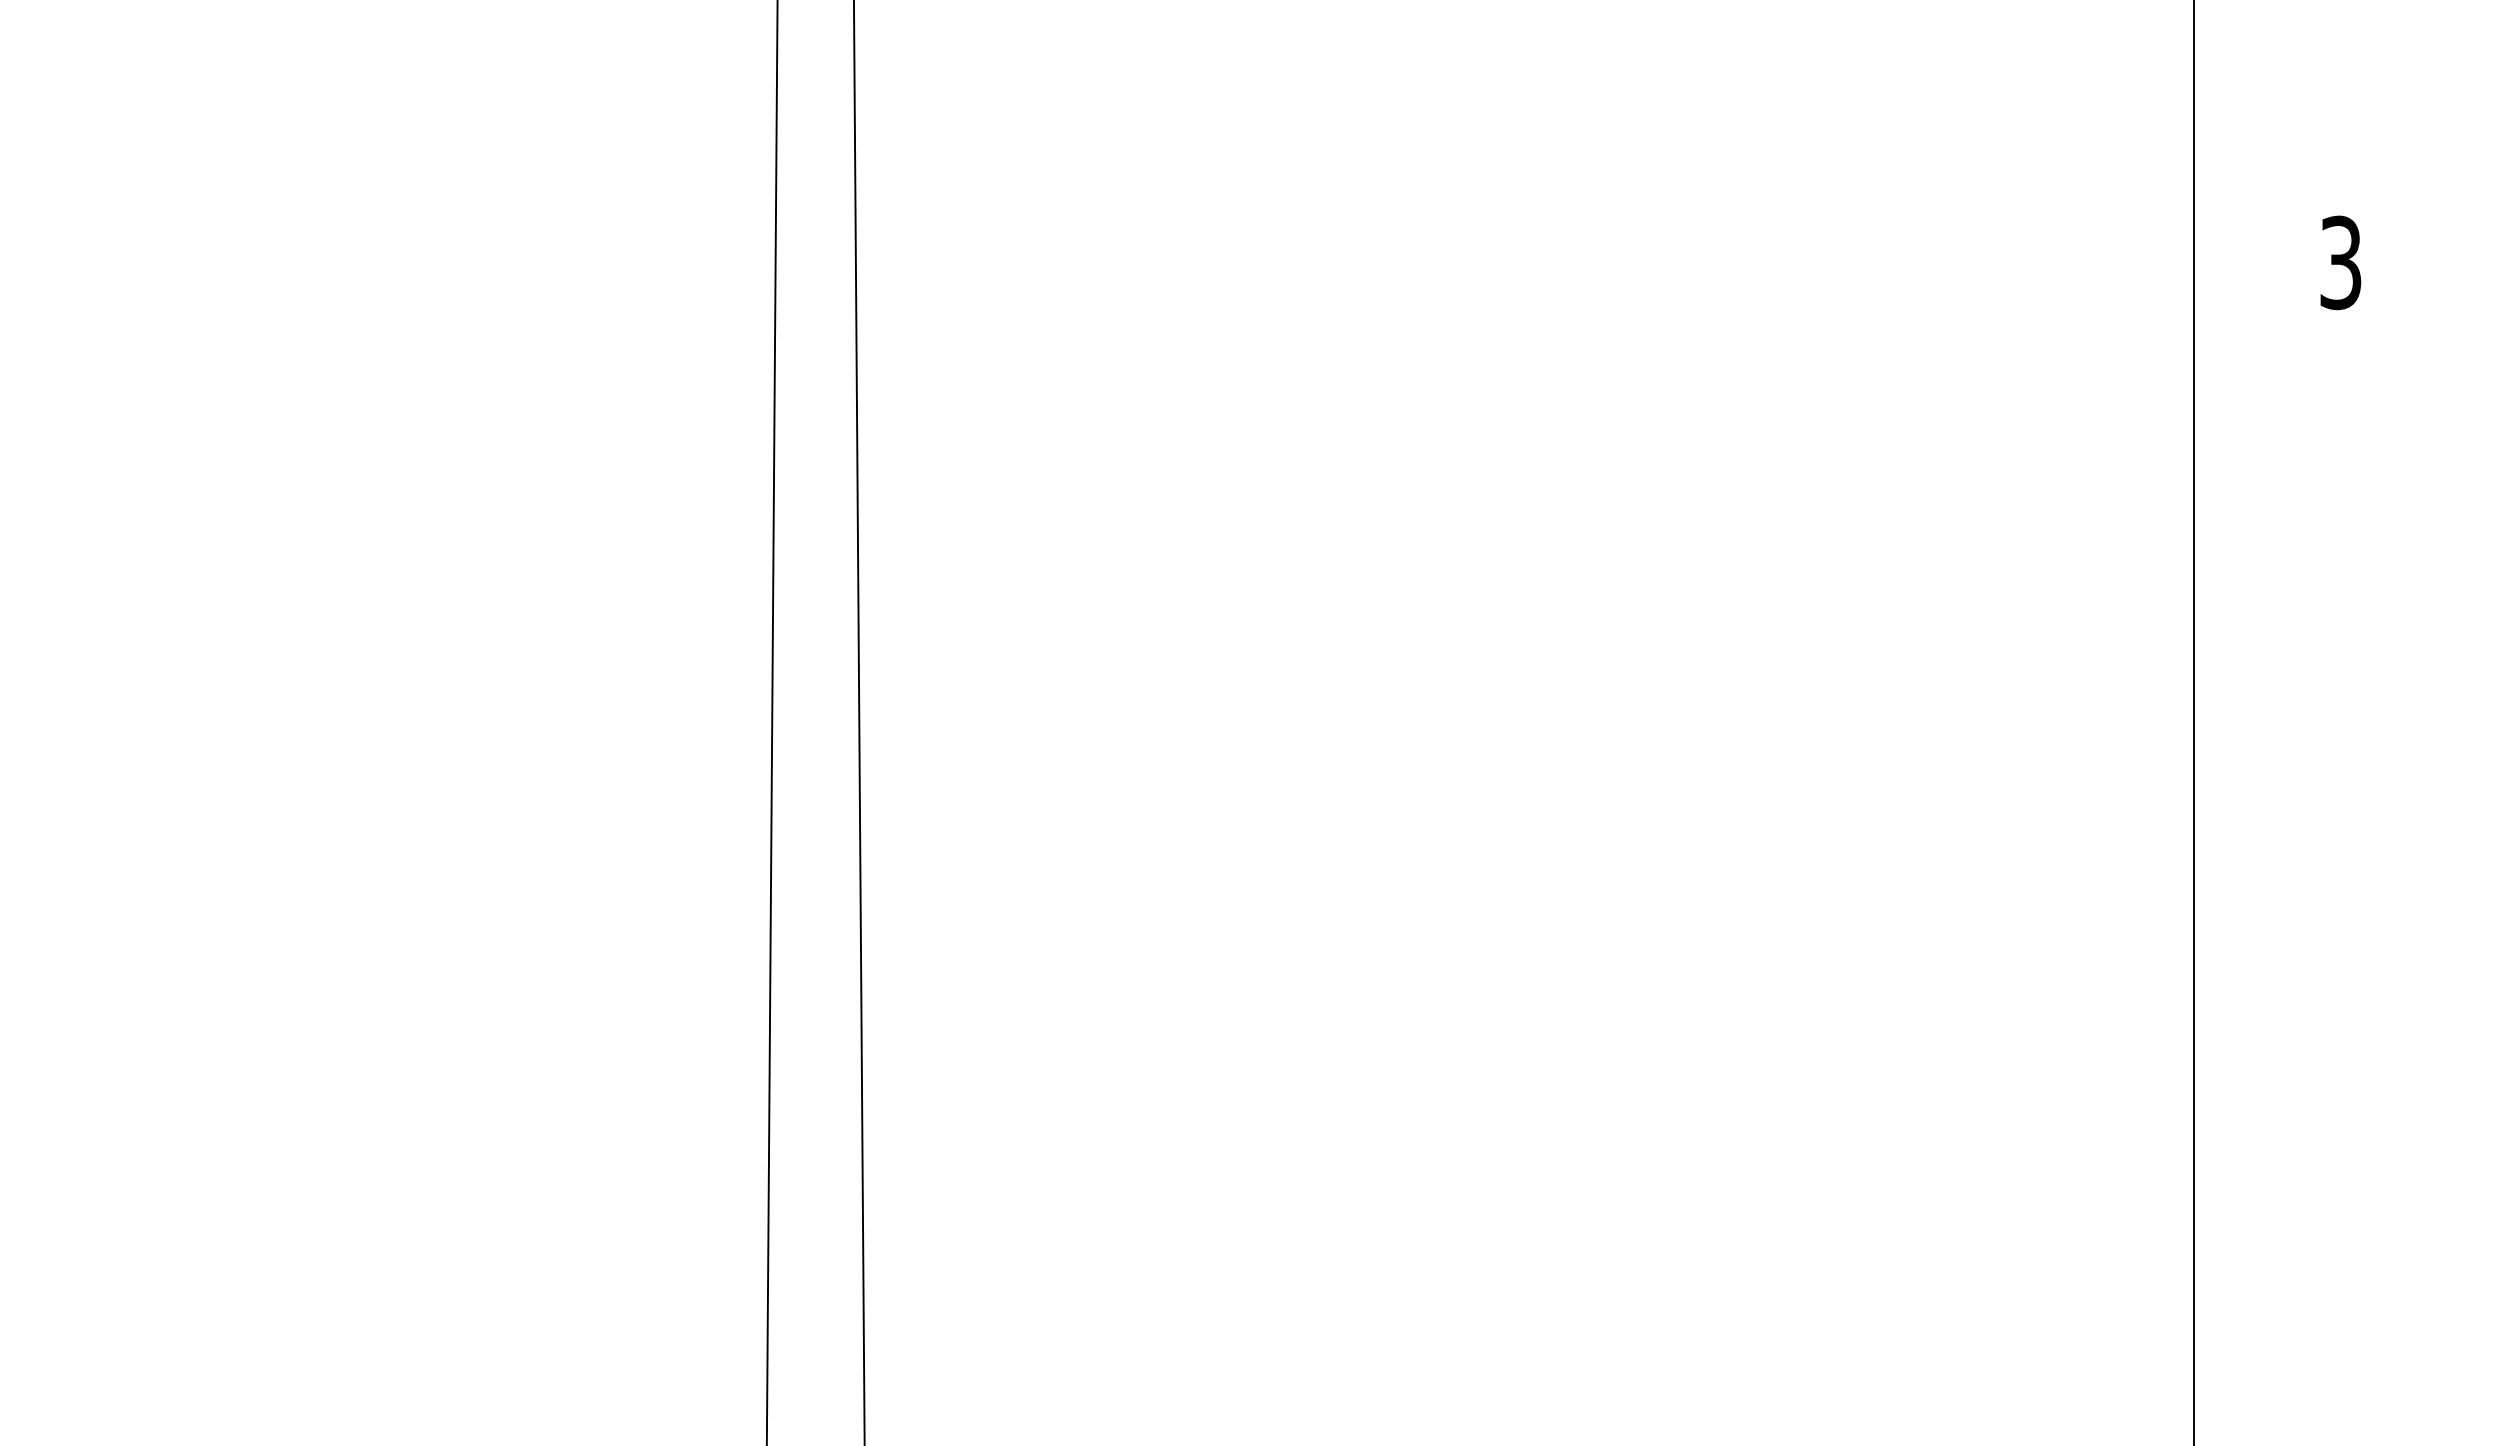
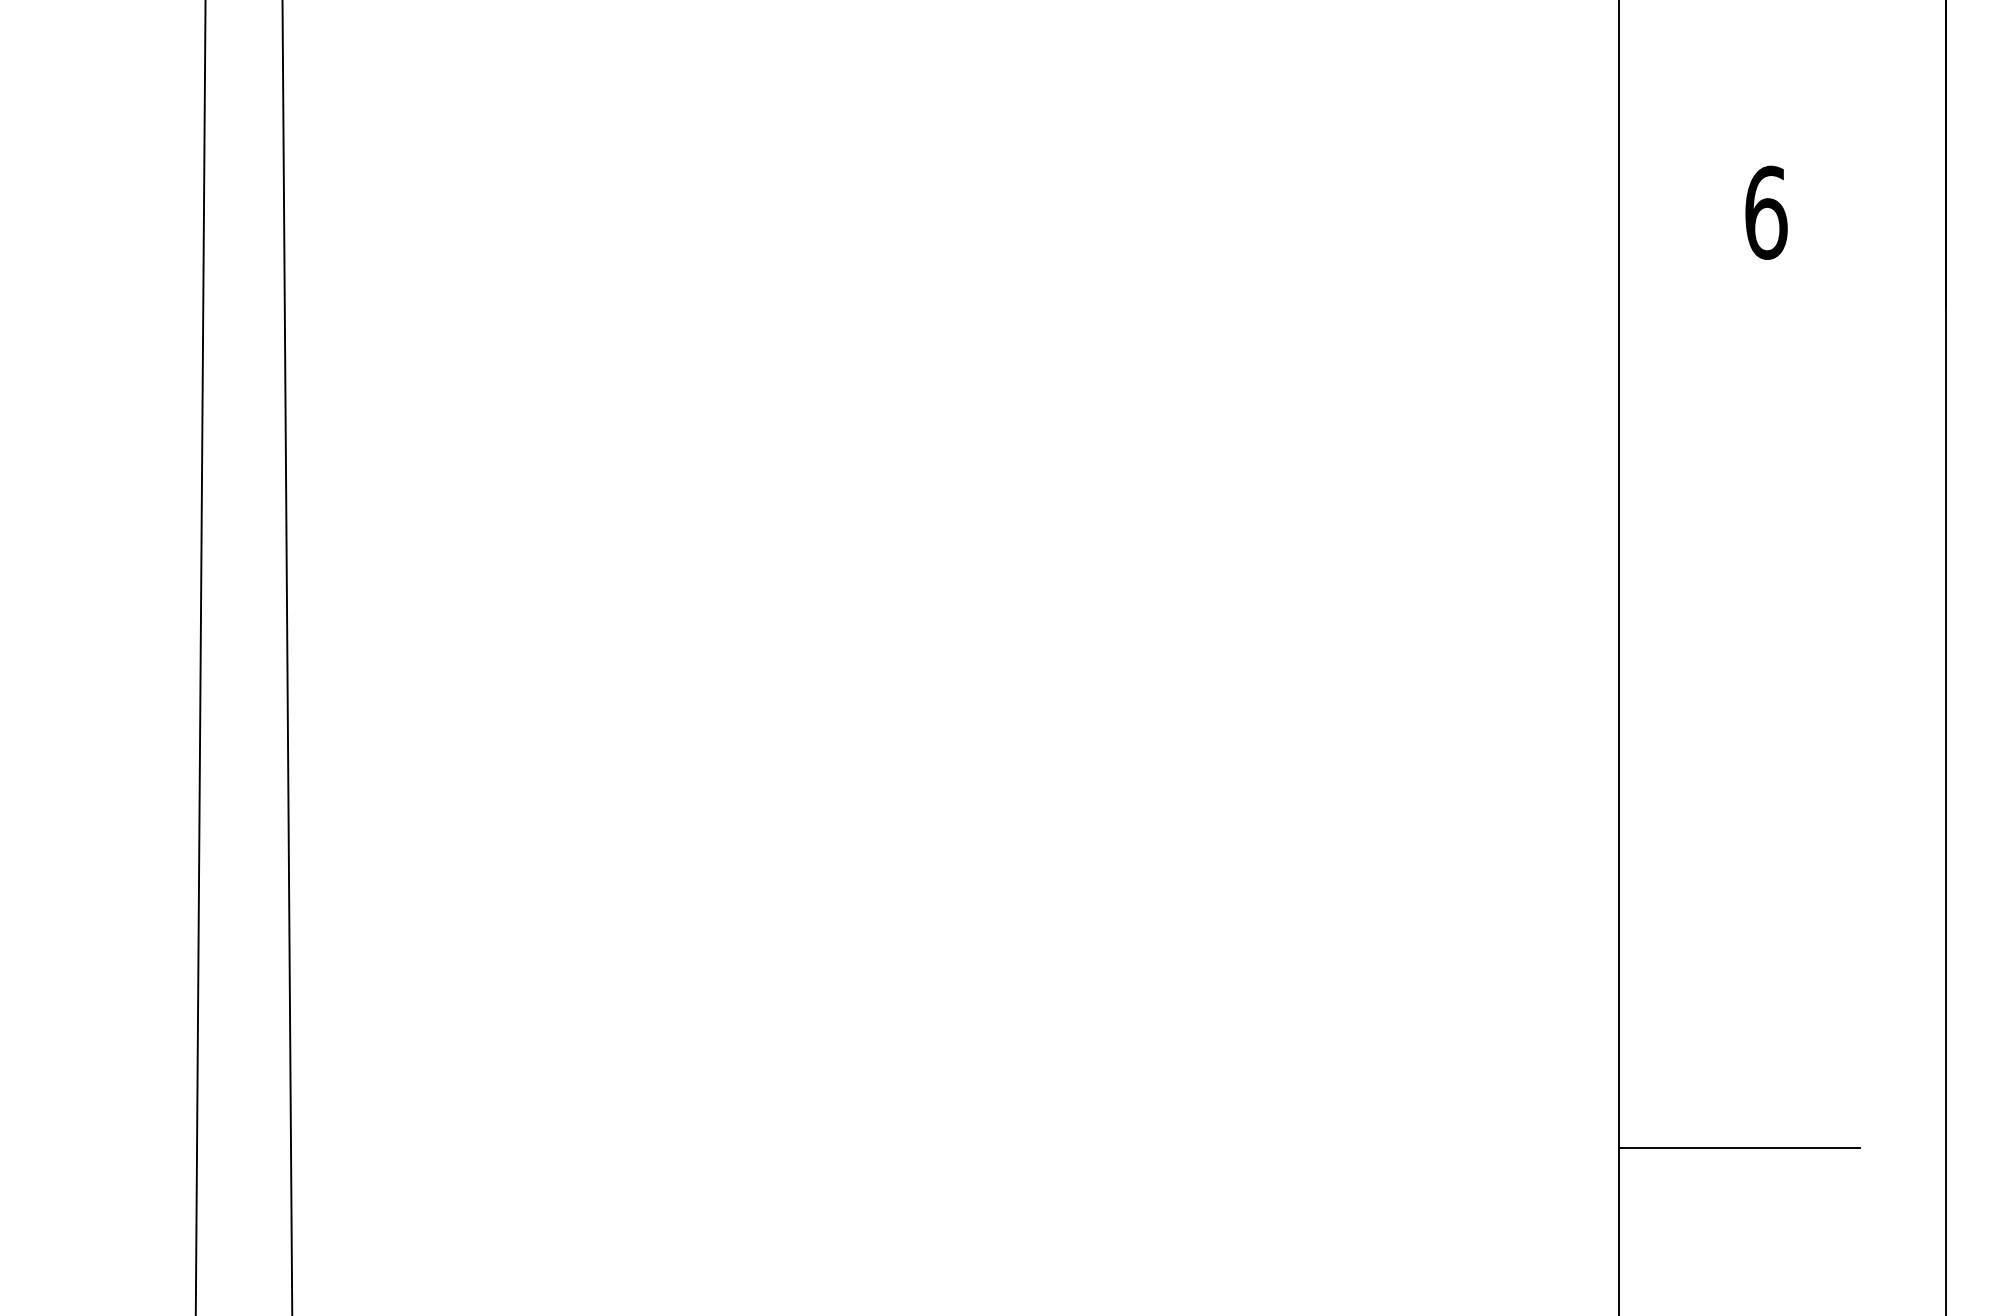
text: (2341, 262) -> (1766, 212), 3 -> 6
line: (2313, 1199) -> (1738, 1147), added

